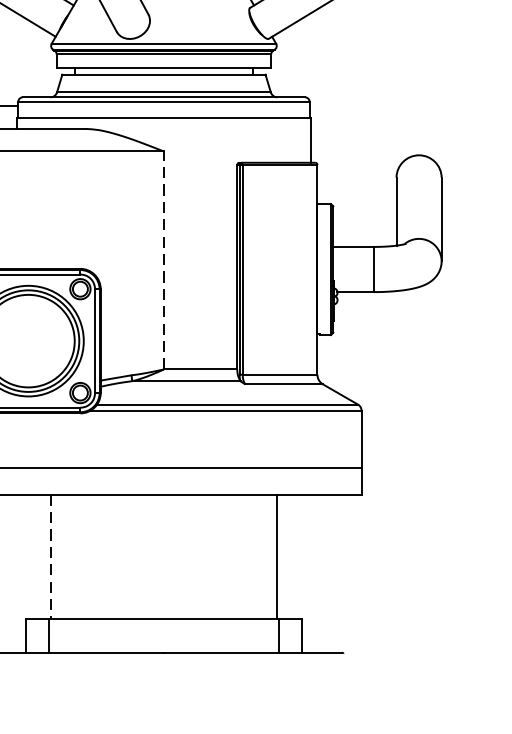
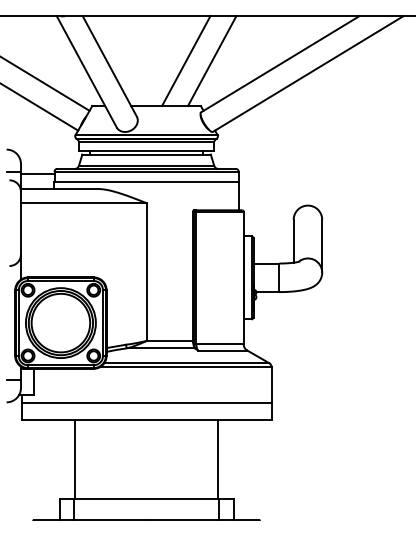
line: (163, 261) -> (146, 272), dashed -> solid
line: (51, 556) -> (75, 459), dashed -> solid

